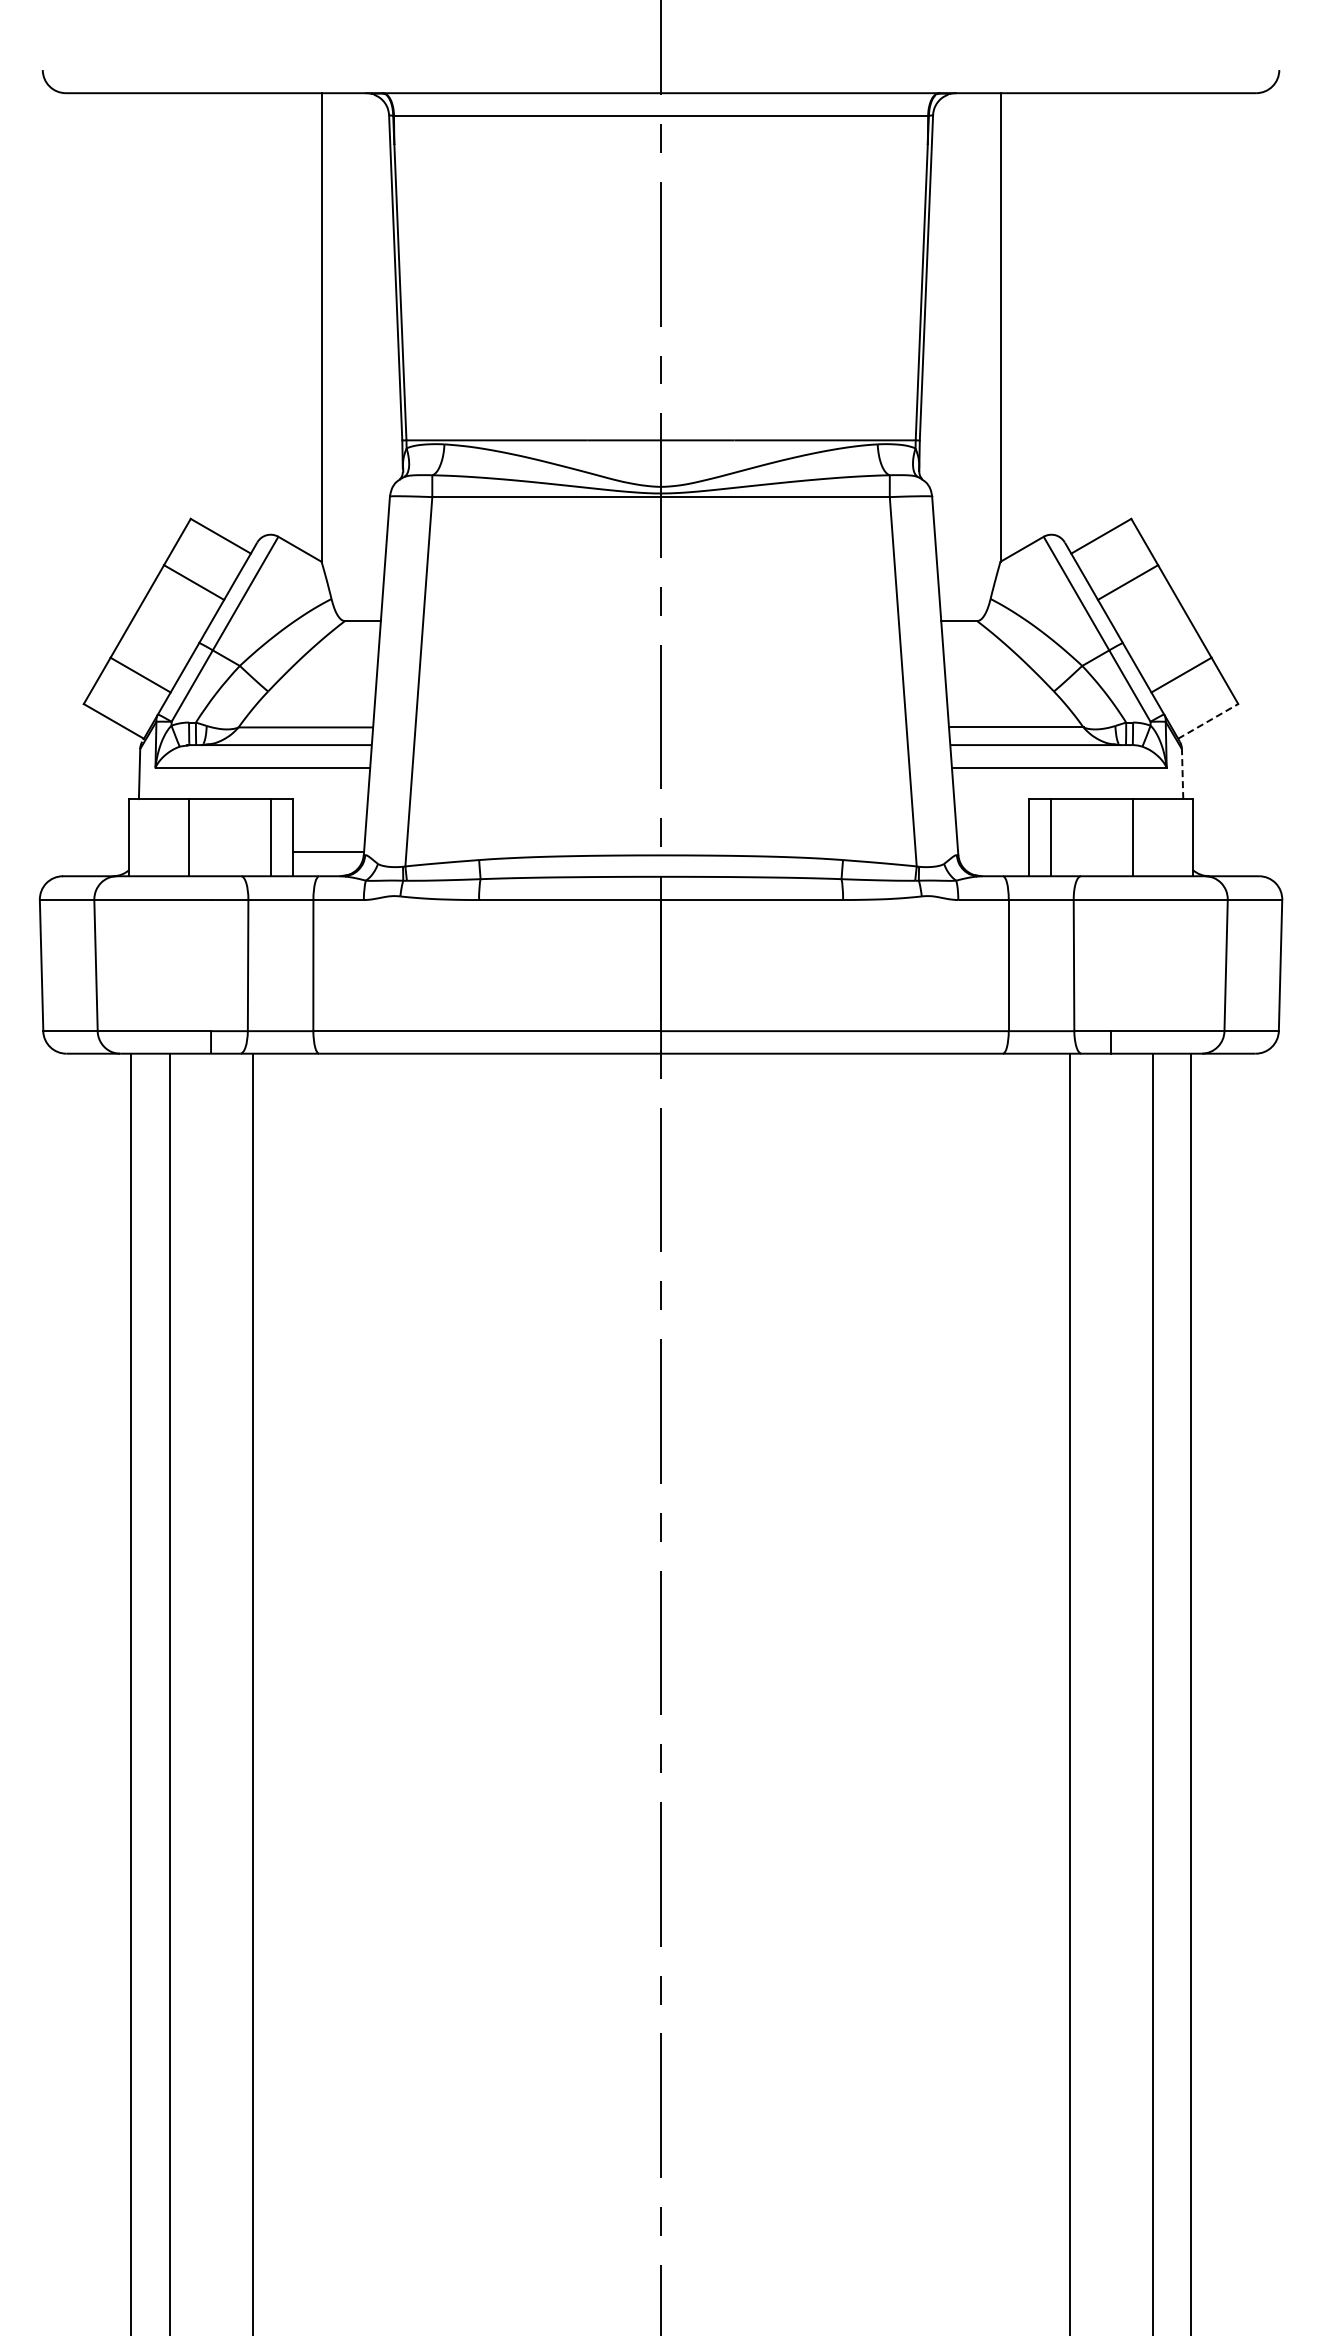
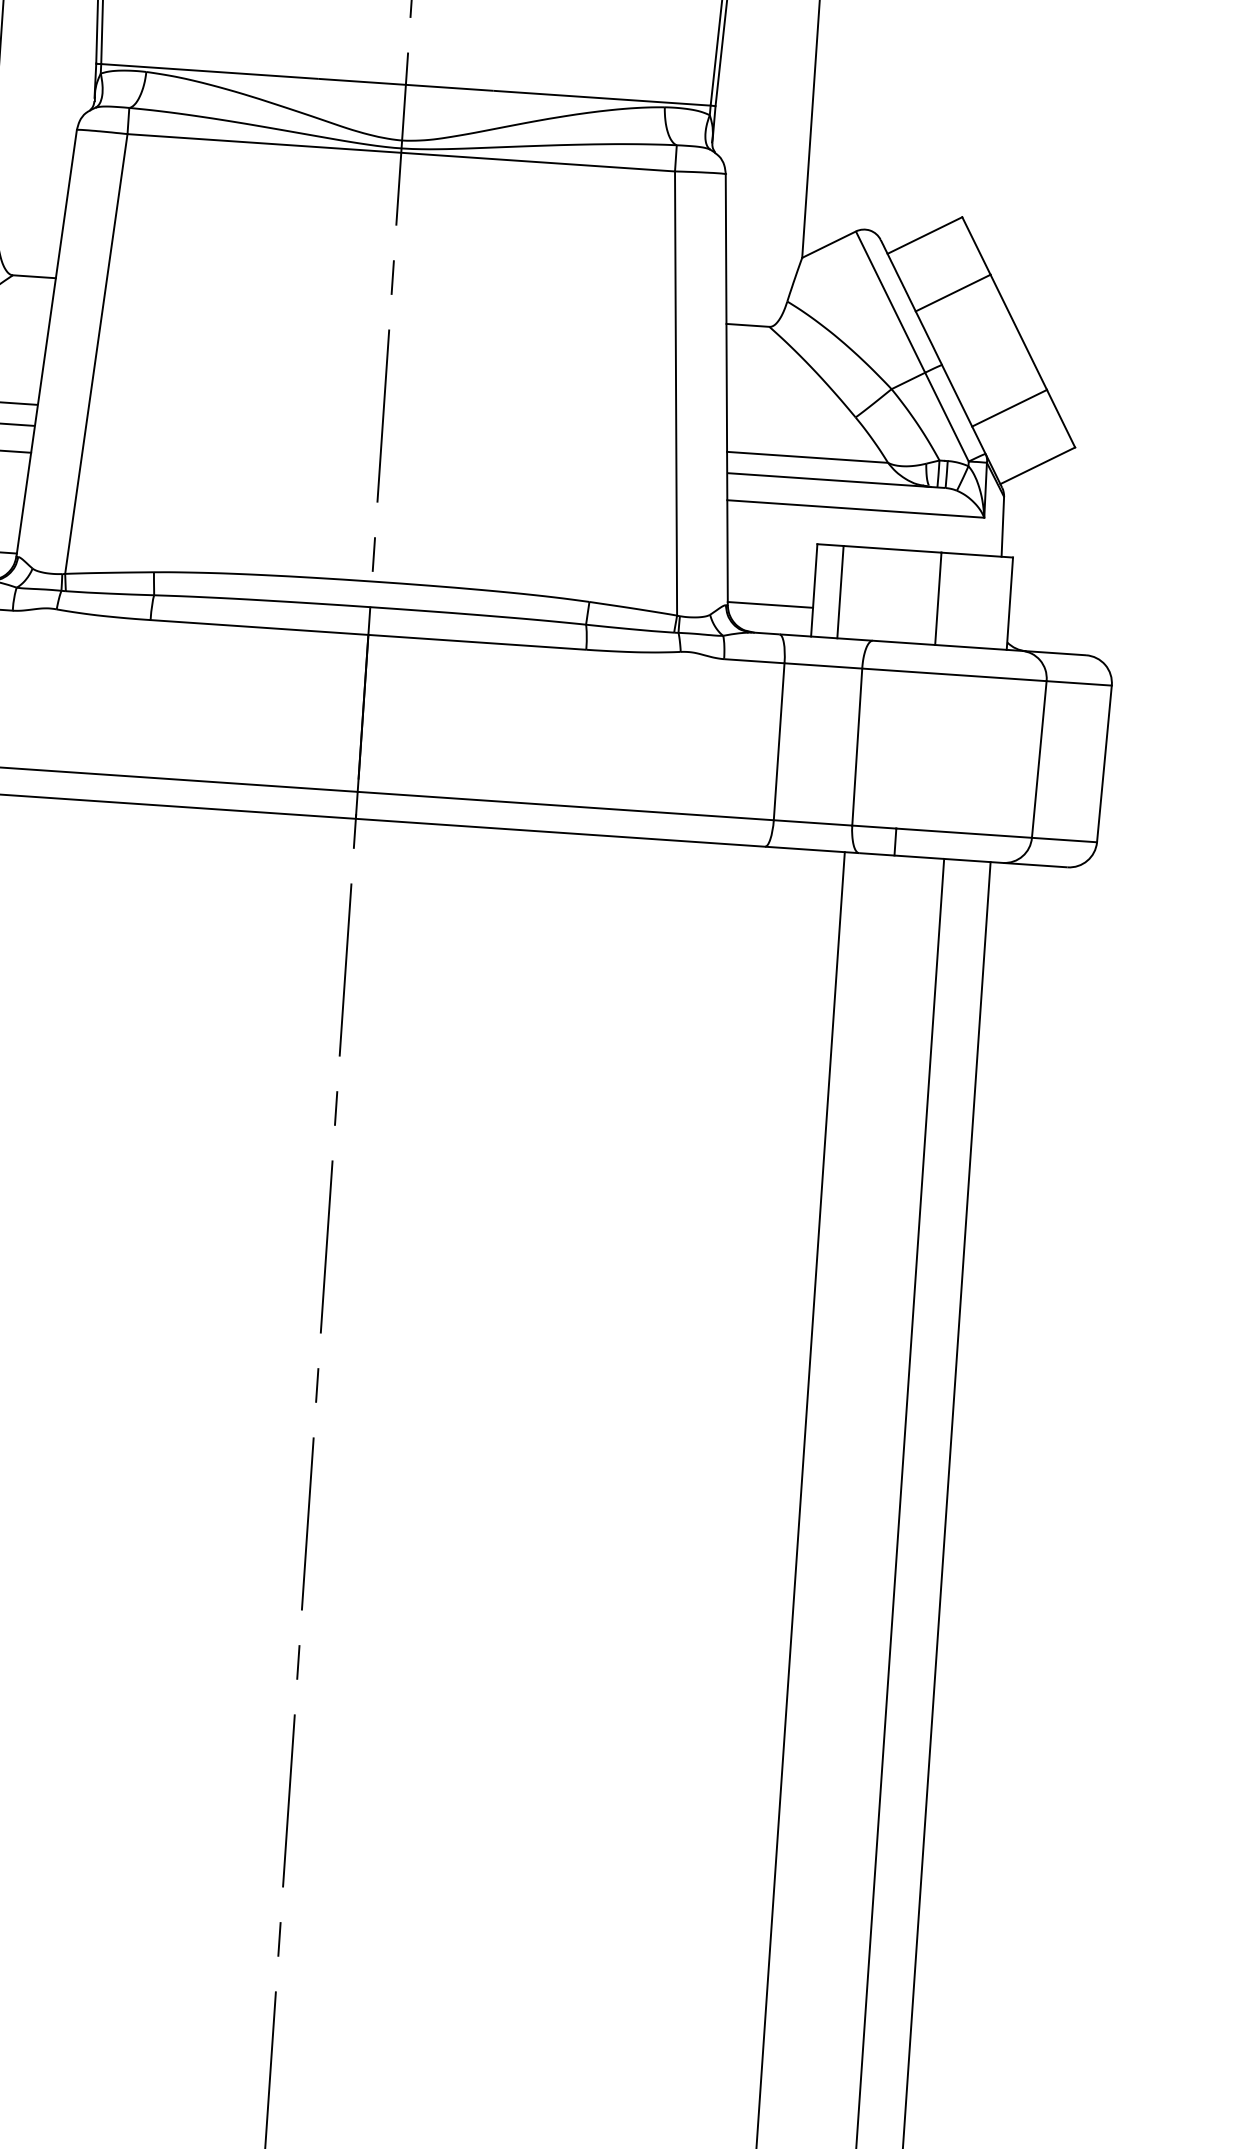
line: (1208, 721) -> (1038, 465), dashed -> solid
line: (1182, 773) -> (1002, 526), dashed -> solid
line: (993, 852) -> (770, 605), added

